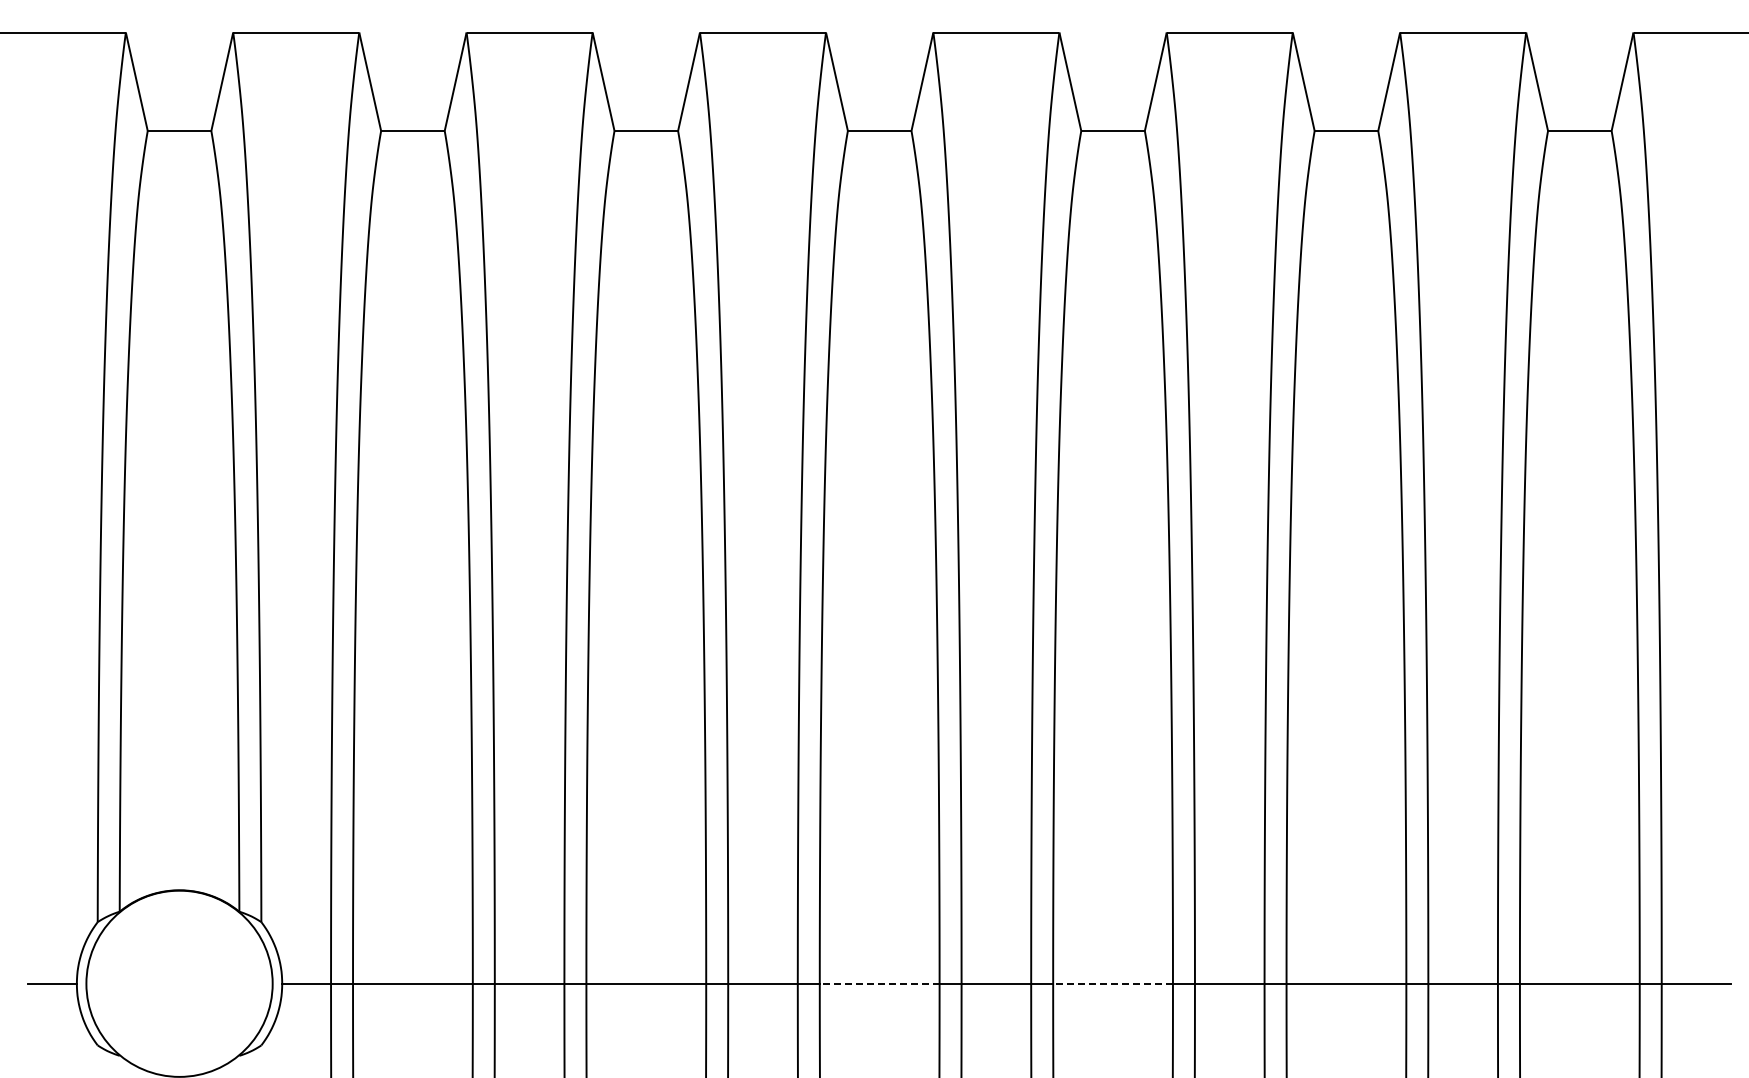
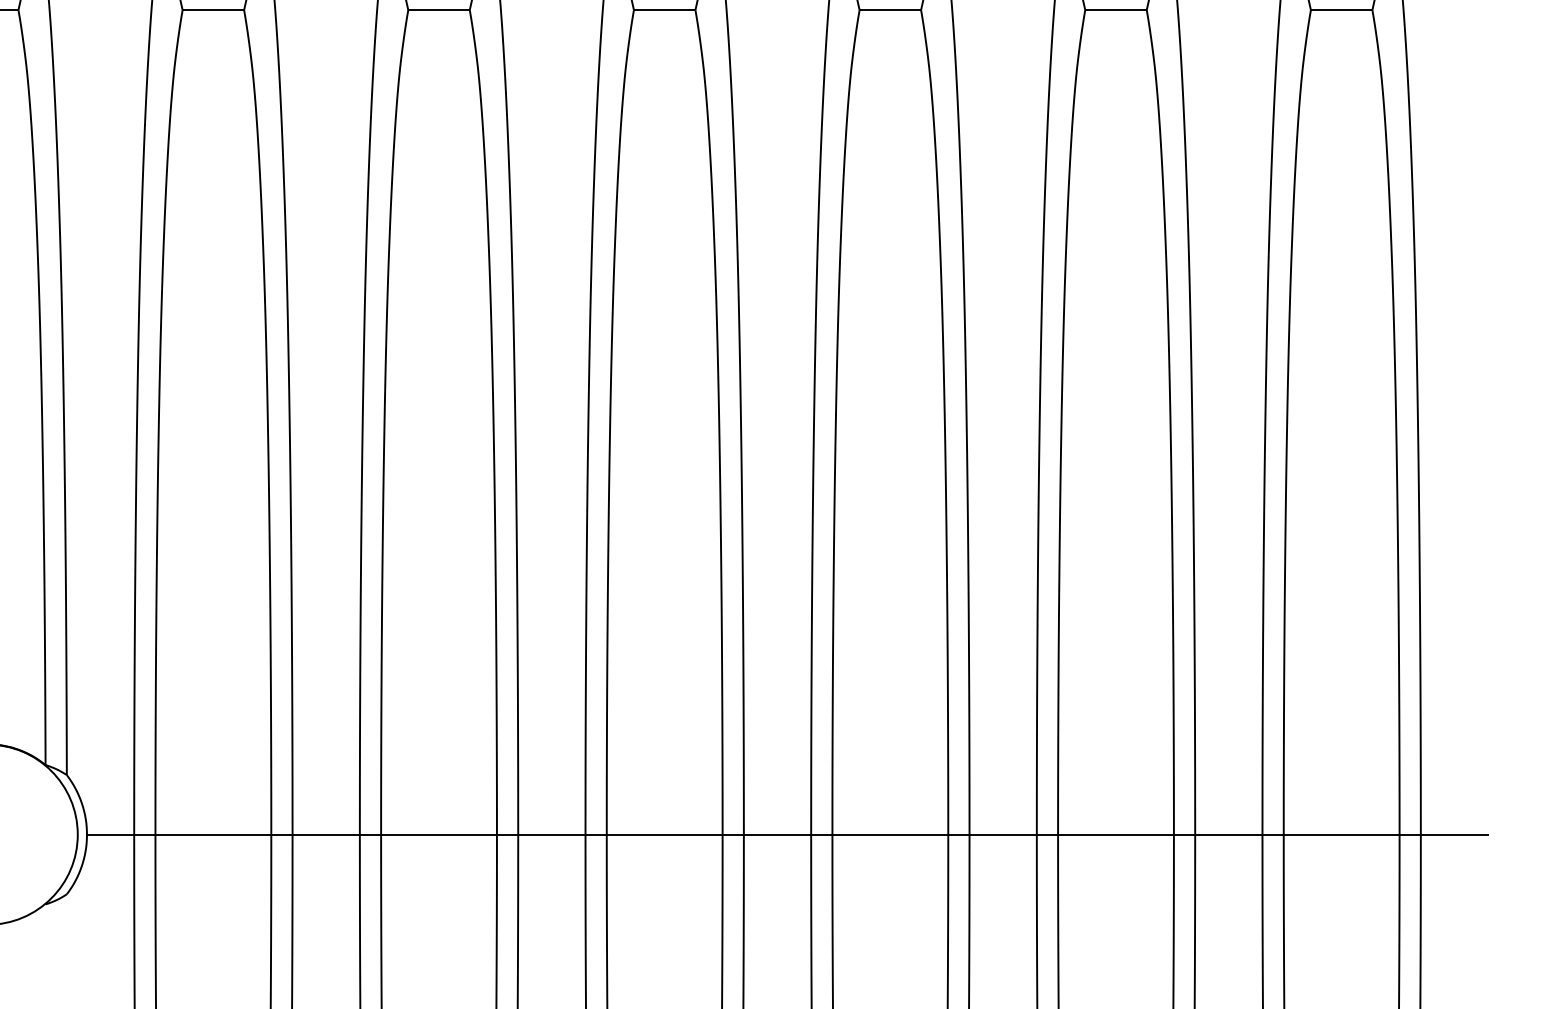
line: (879, 983) -> (664, 834), dashed -> solid
line: (1113, 983) -> (890, 834), dashed -> solid

